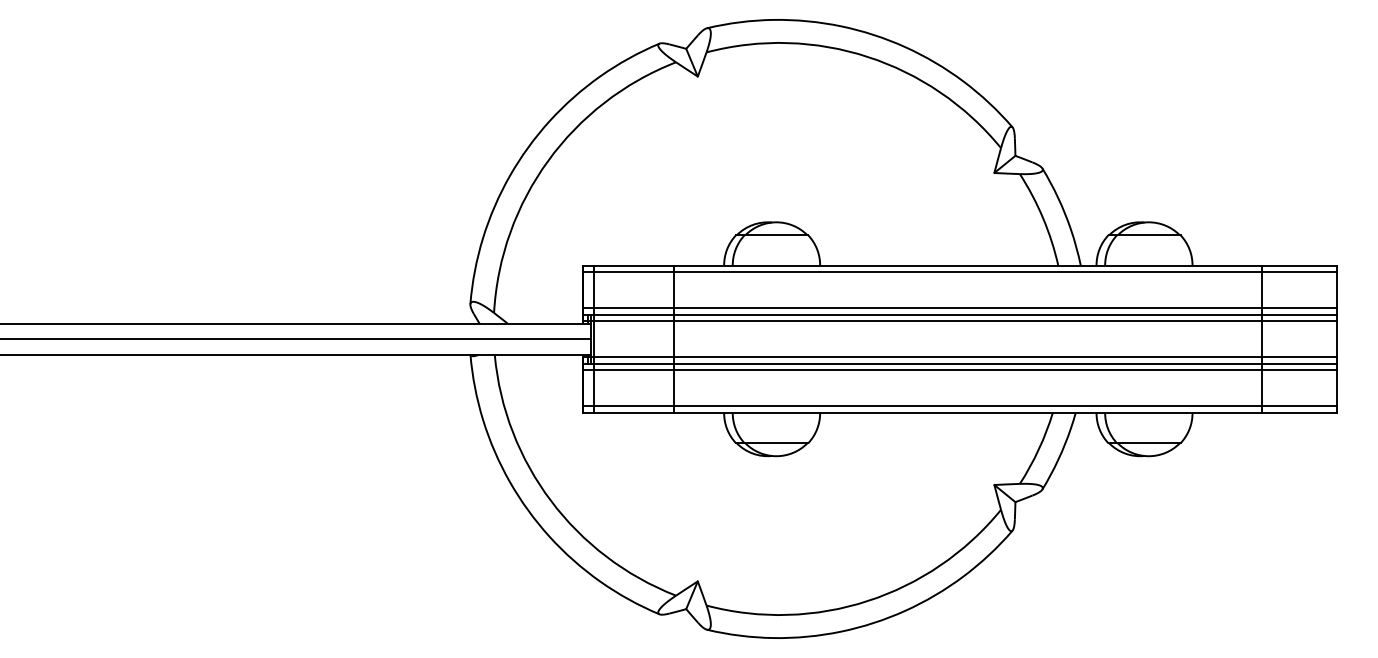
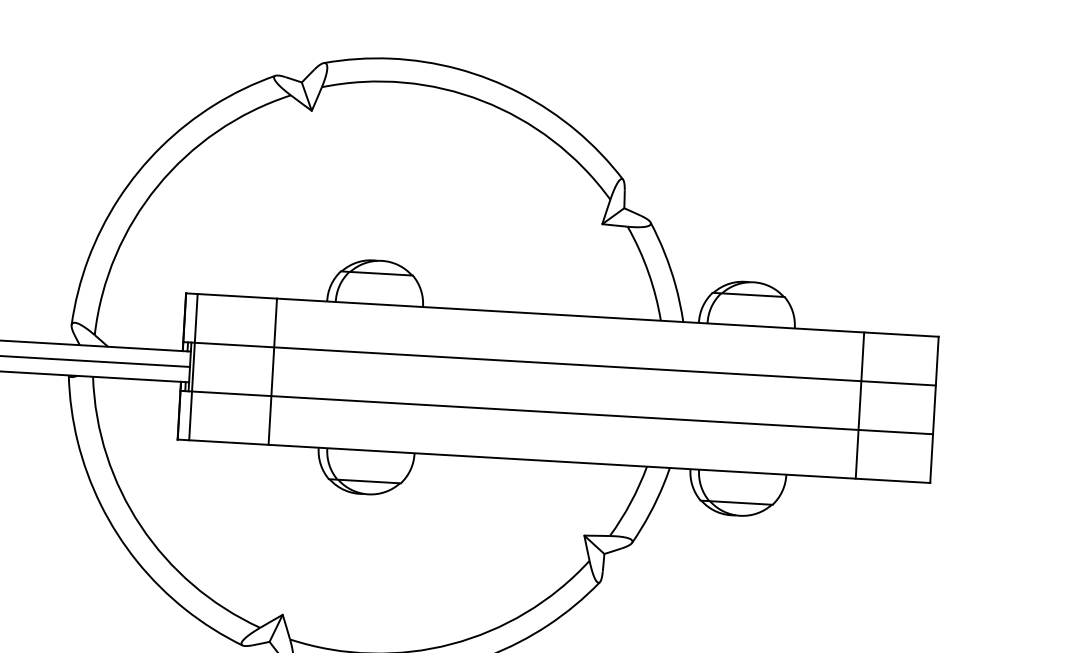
line: (959, 272) -> (561, 321), removed
line: (959, 308) -> (559, 357), removed
line: (959, 321) -> (558, 370), removed
line: (959, 357) -> (556, 406), removed
line: (959, 370) -> (556, 419), removed
line: (959, 406) -> (554, 455), removed

